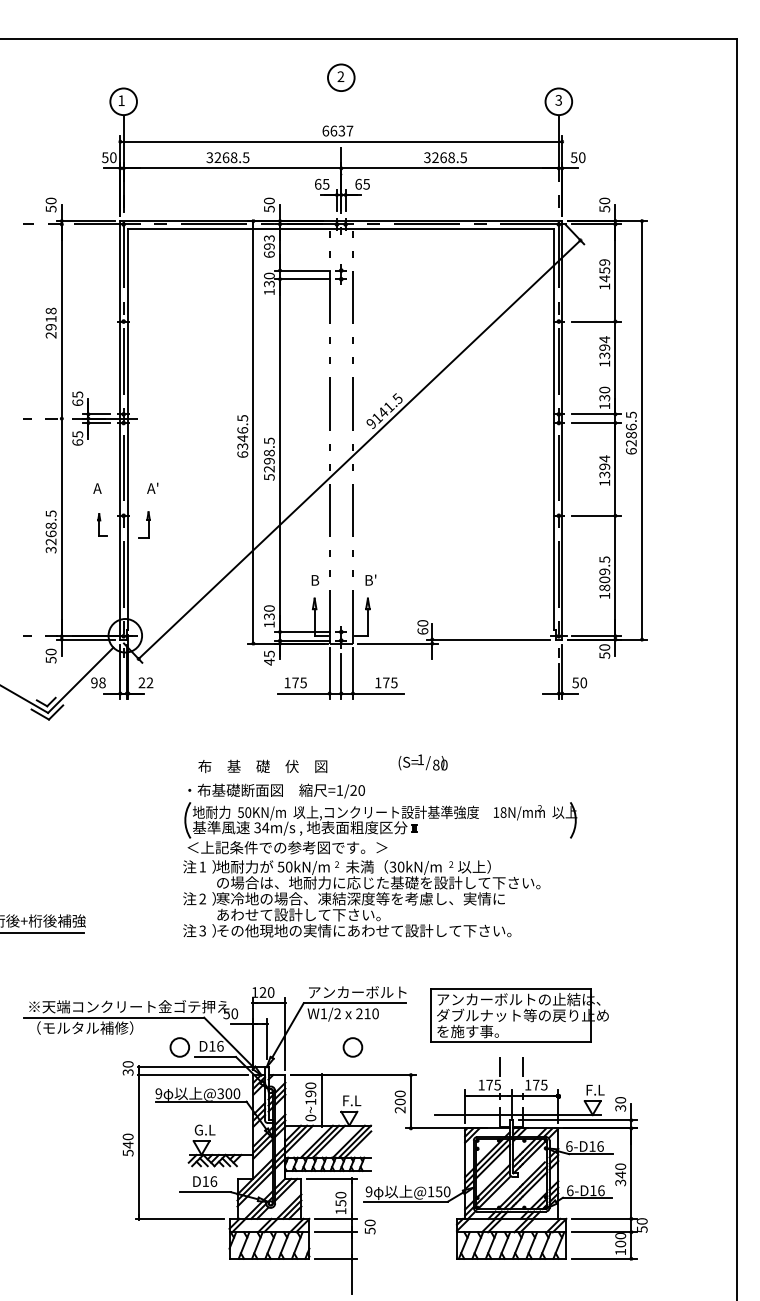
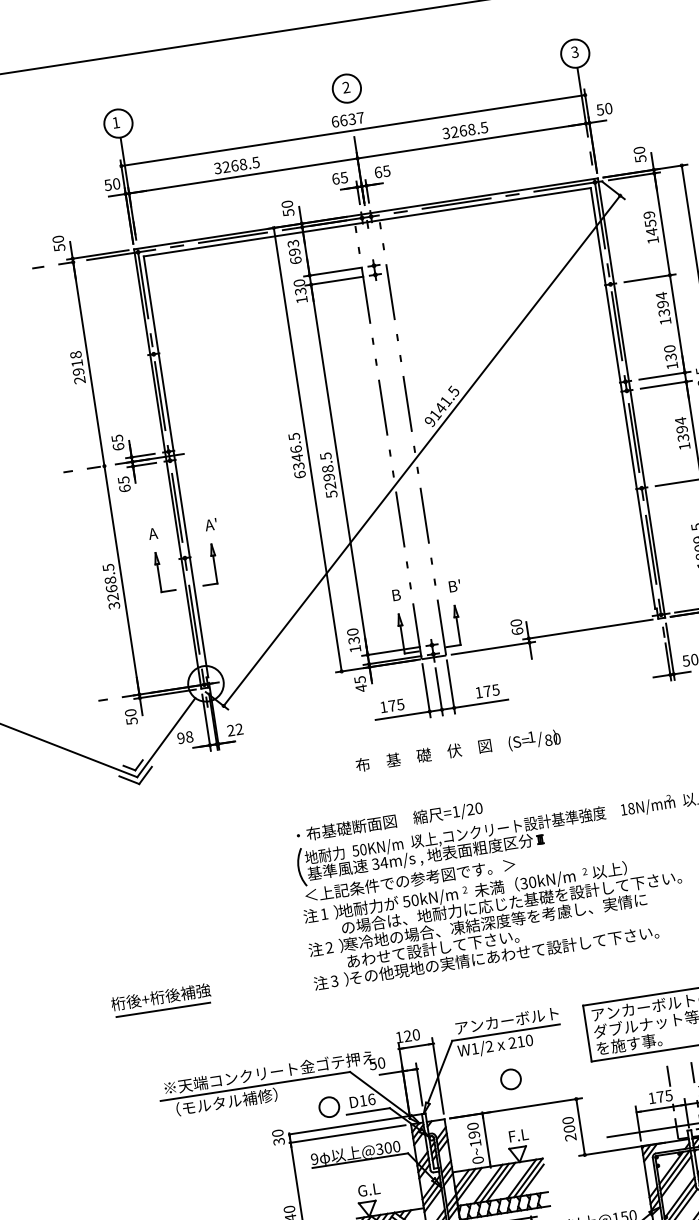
part: (341, 77) -> (347, 88), moved
part: (102, 524) -> (164, 570), size x1.67
part: (144, 524) -> (208, 563), size x1.43
text: (422, 762) -> (533, 739), moved
text: (262, 766) -> (423, 755), moved

